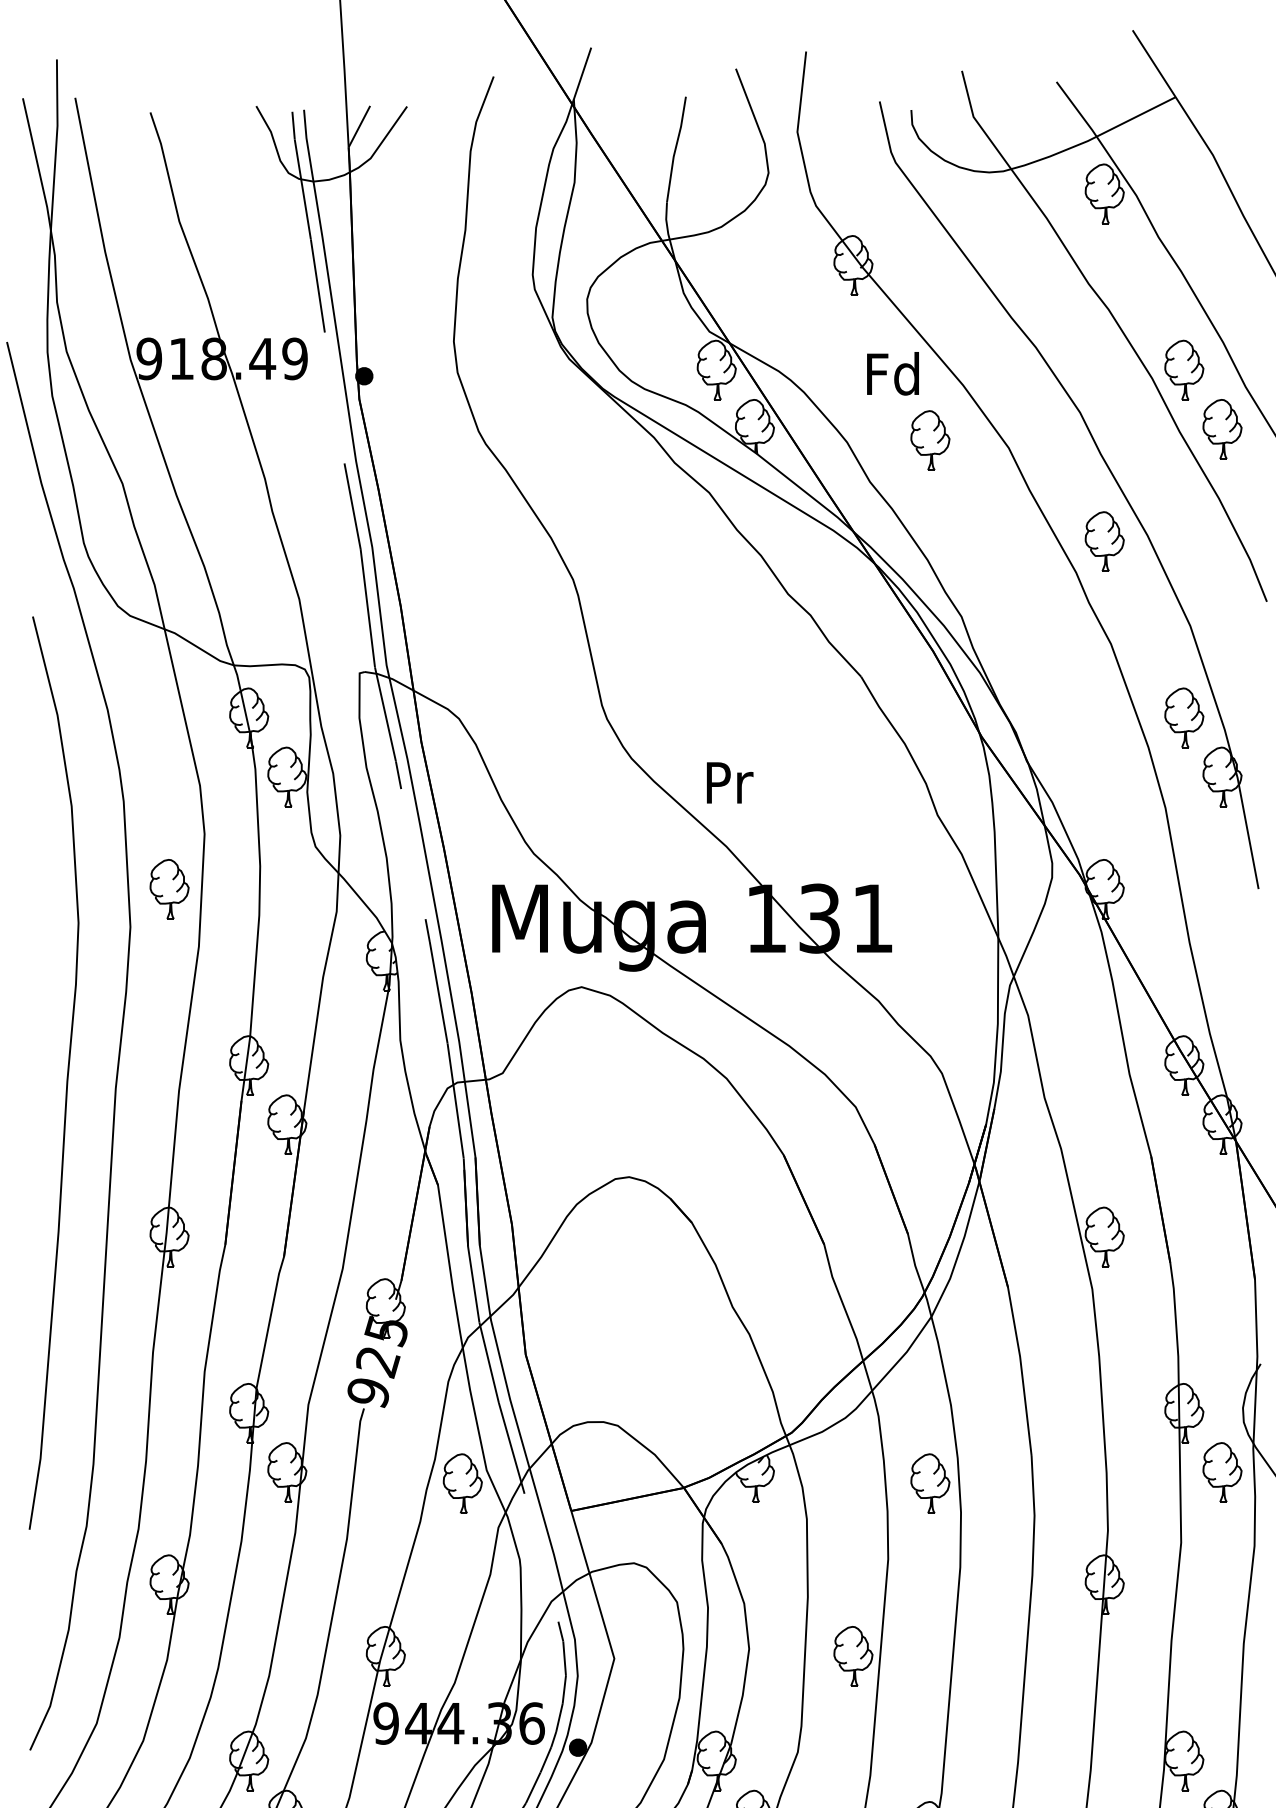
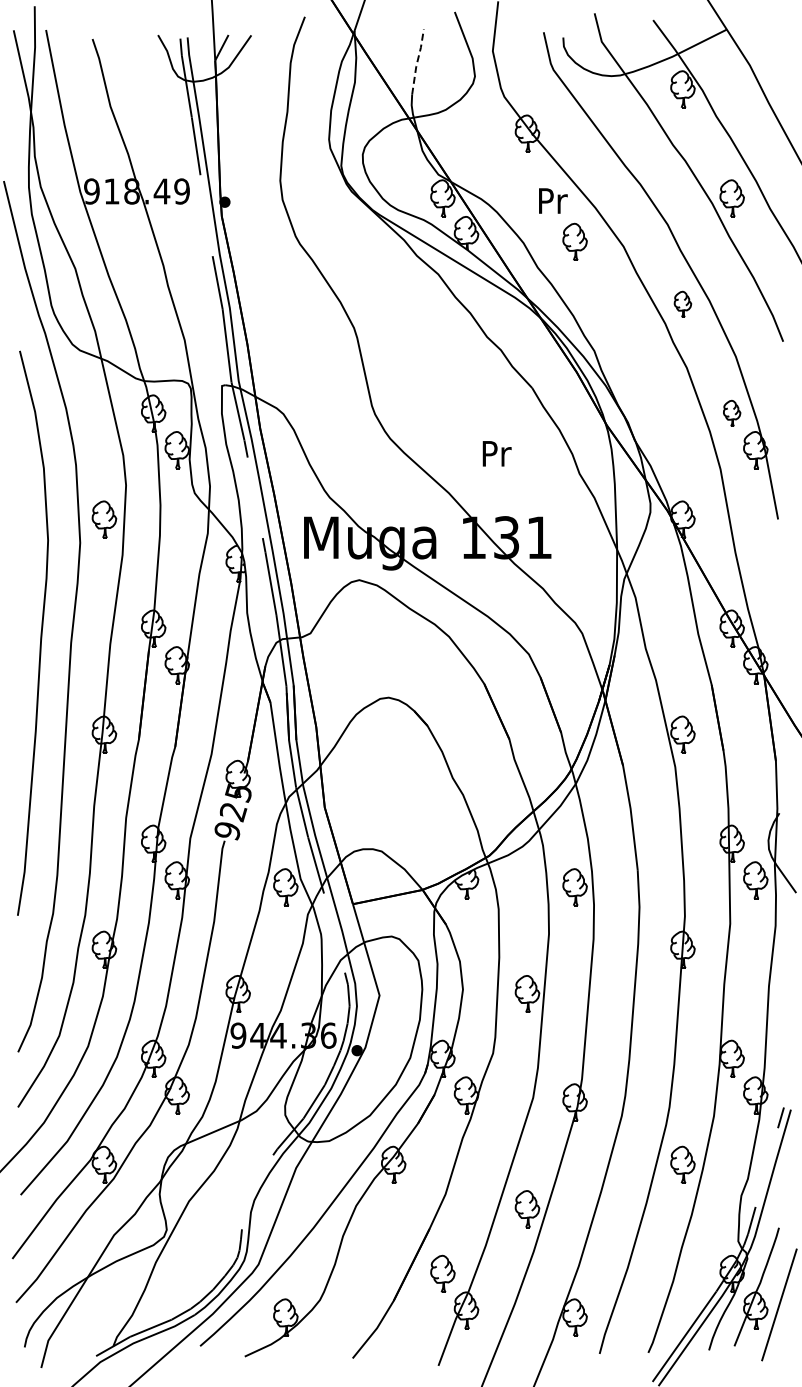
line: (675, 148) -> (417, 61), solid -> dashed
text: (893, 373) -> (552, 200), Fd -> Pr
part: (1222, 428) -> (755, 234), removed
part: (1104, 541) -> (682, 304), size x0.7
part: (1183, 717) -> (731, 413), size x0.7
text: (728, 782) -> (496, 453), moved

